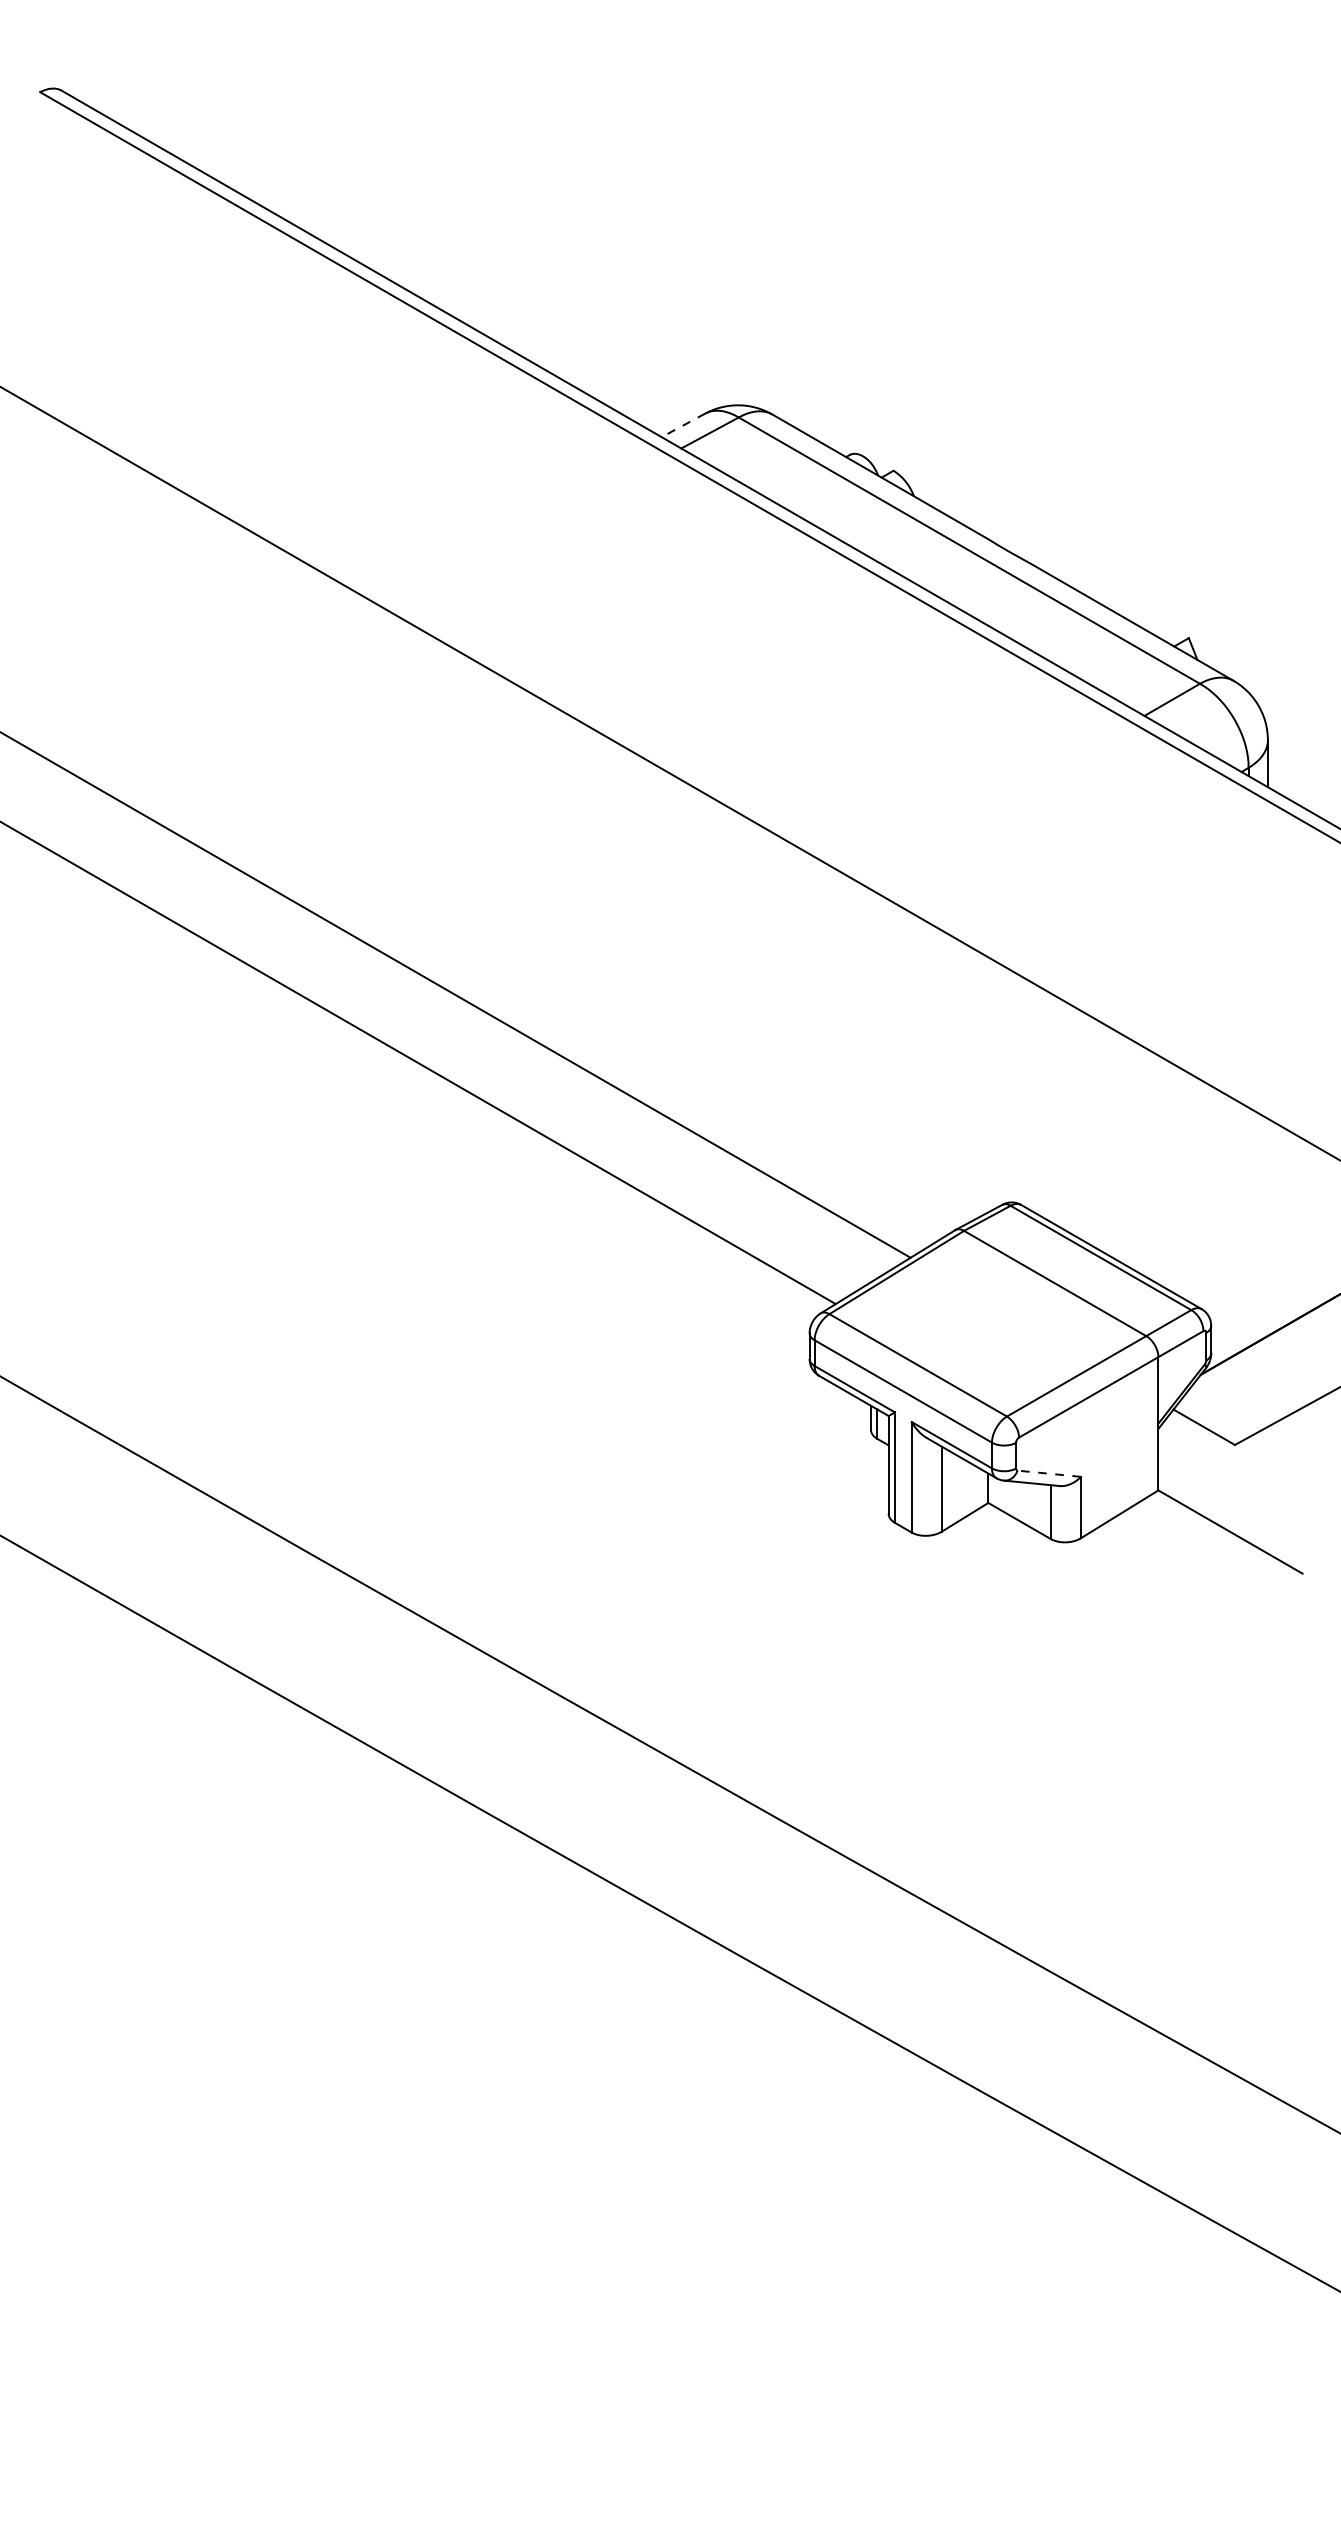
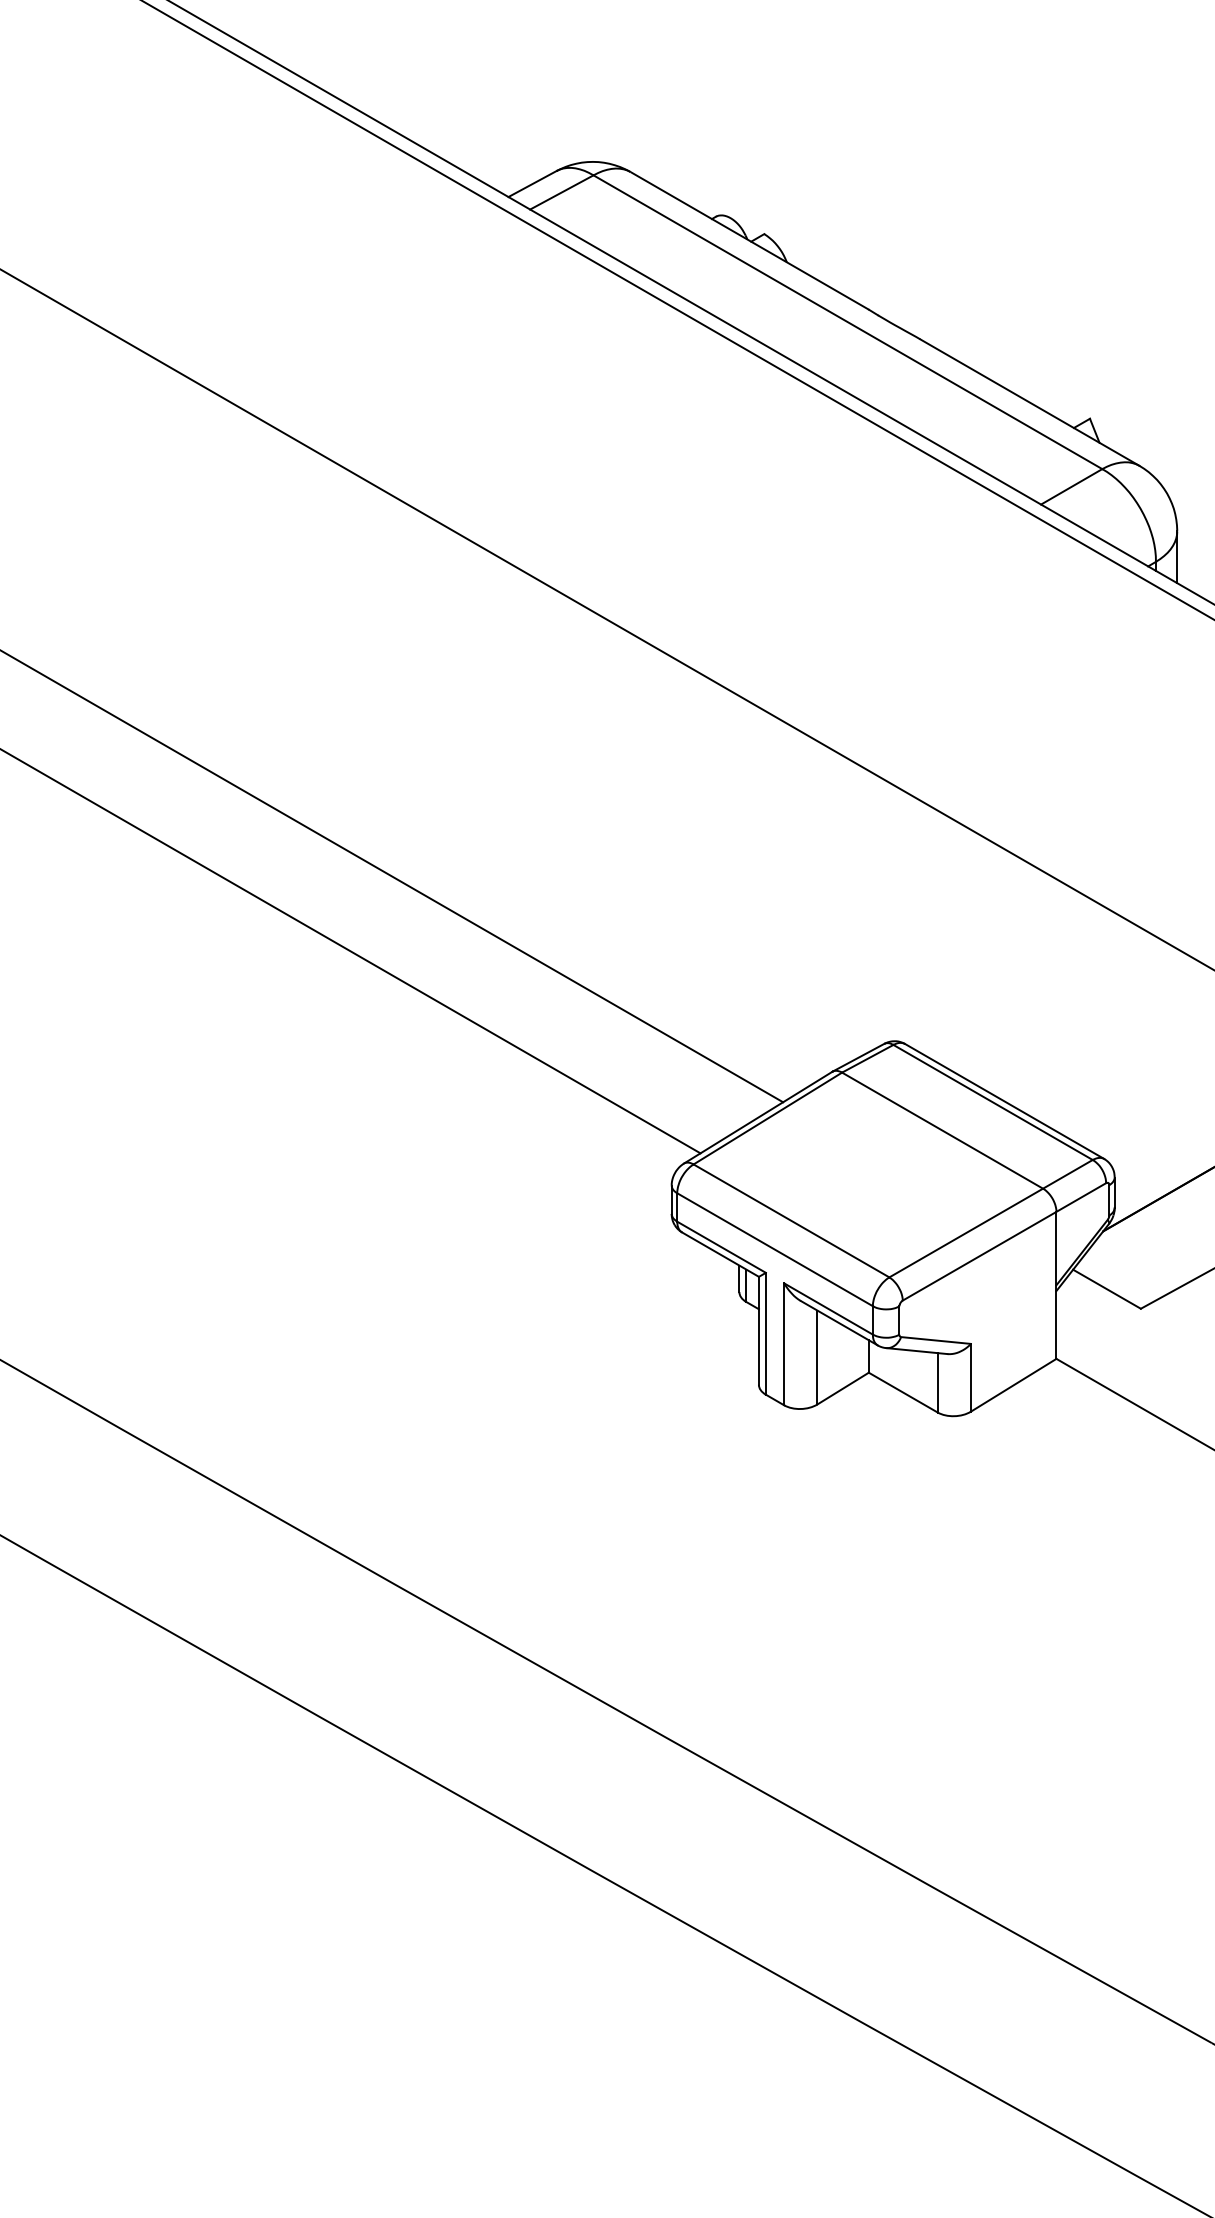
line: (683, 425) -> (532, 184), dashed -> solid
line: (1049, 1473) -> (936, 1340), dashed -> solid

